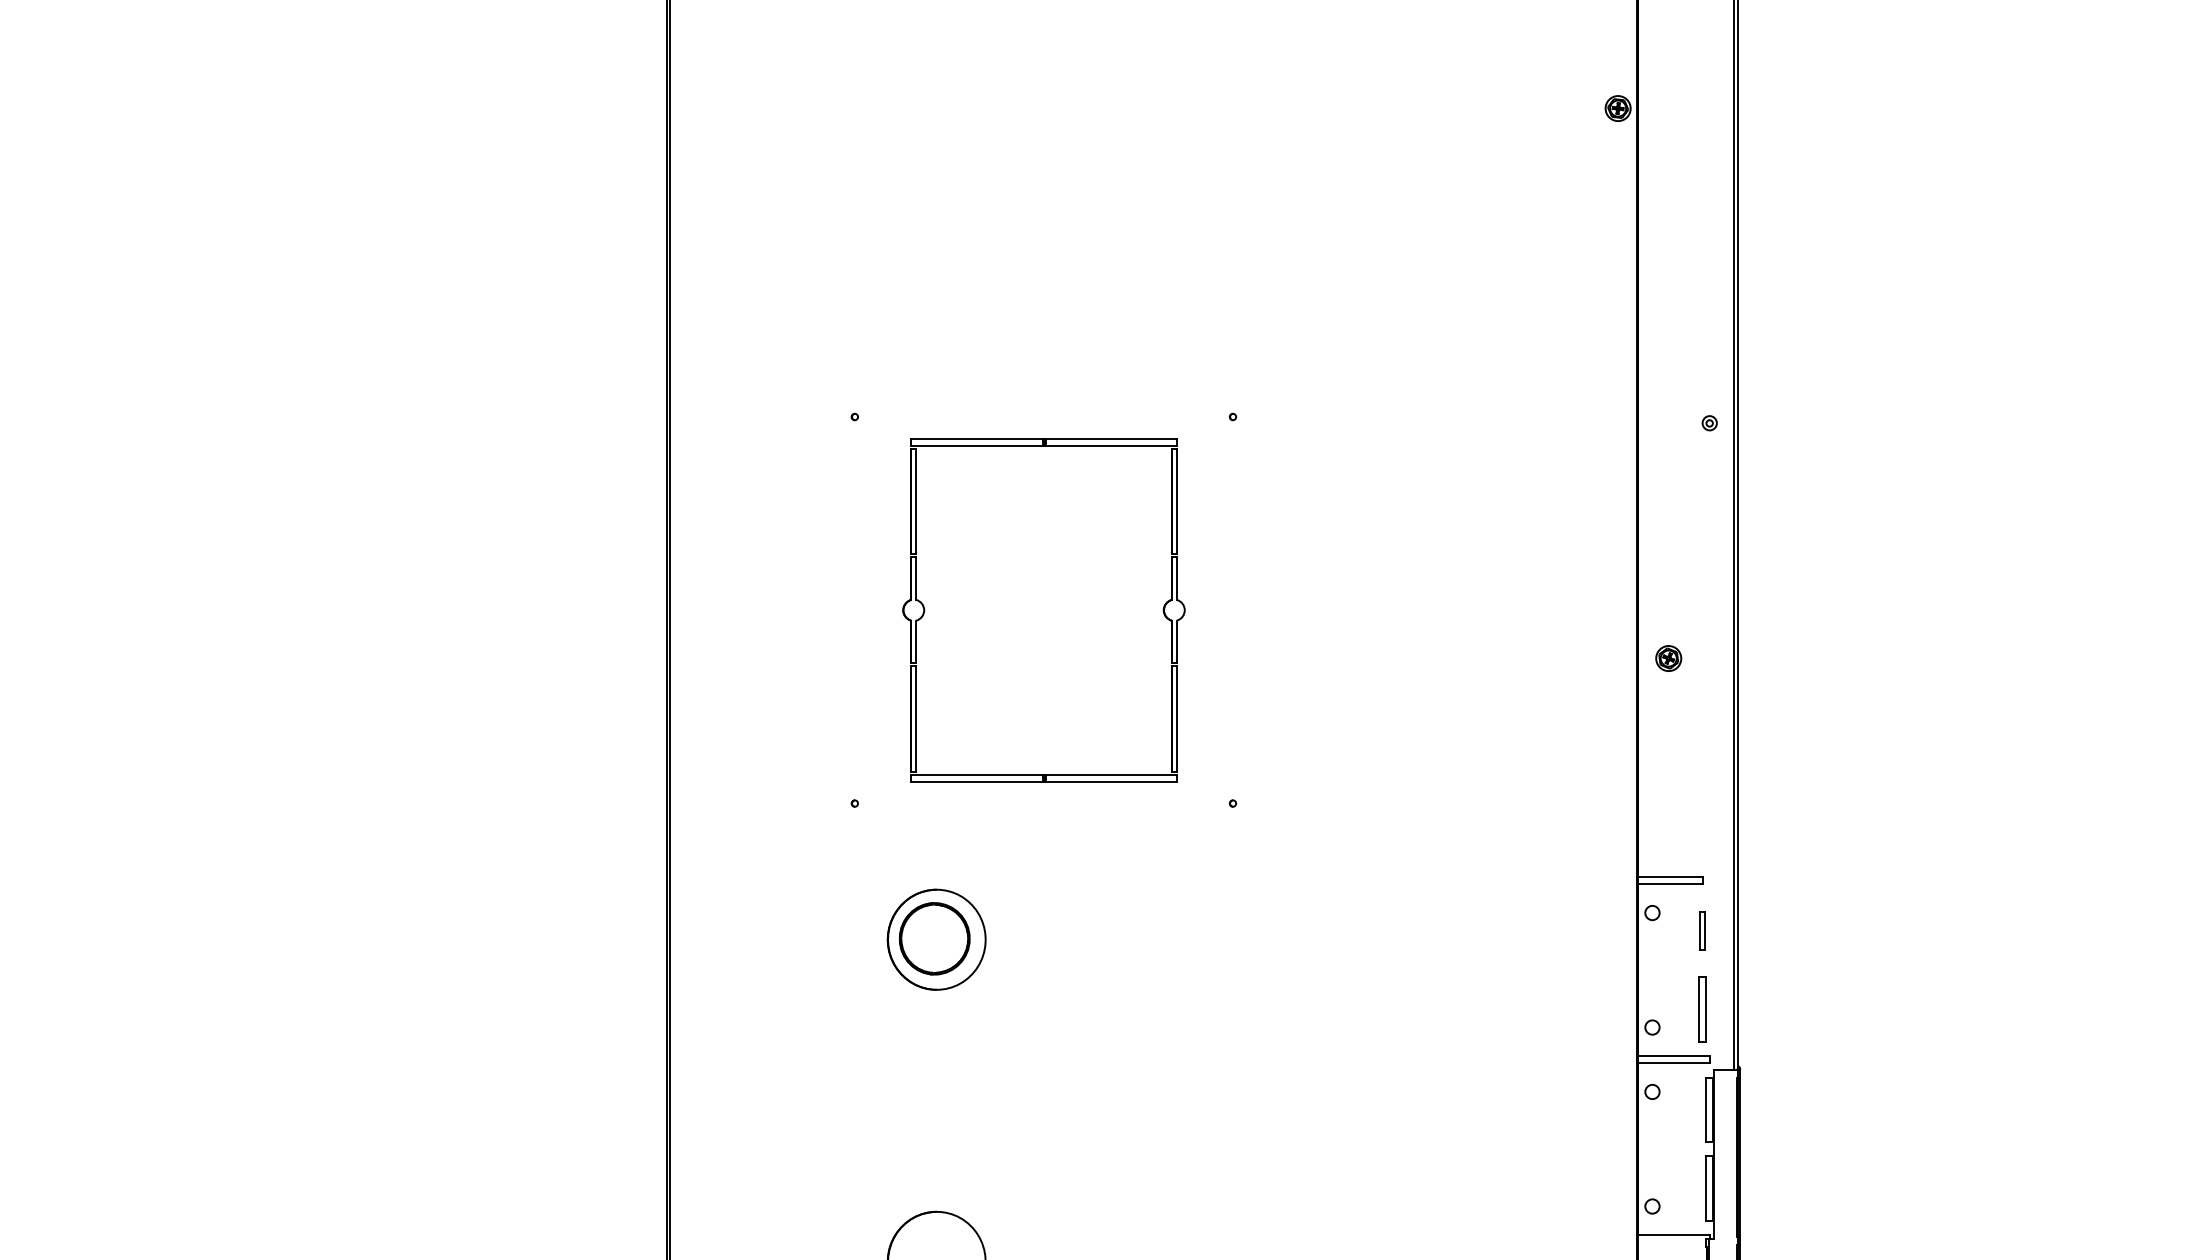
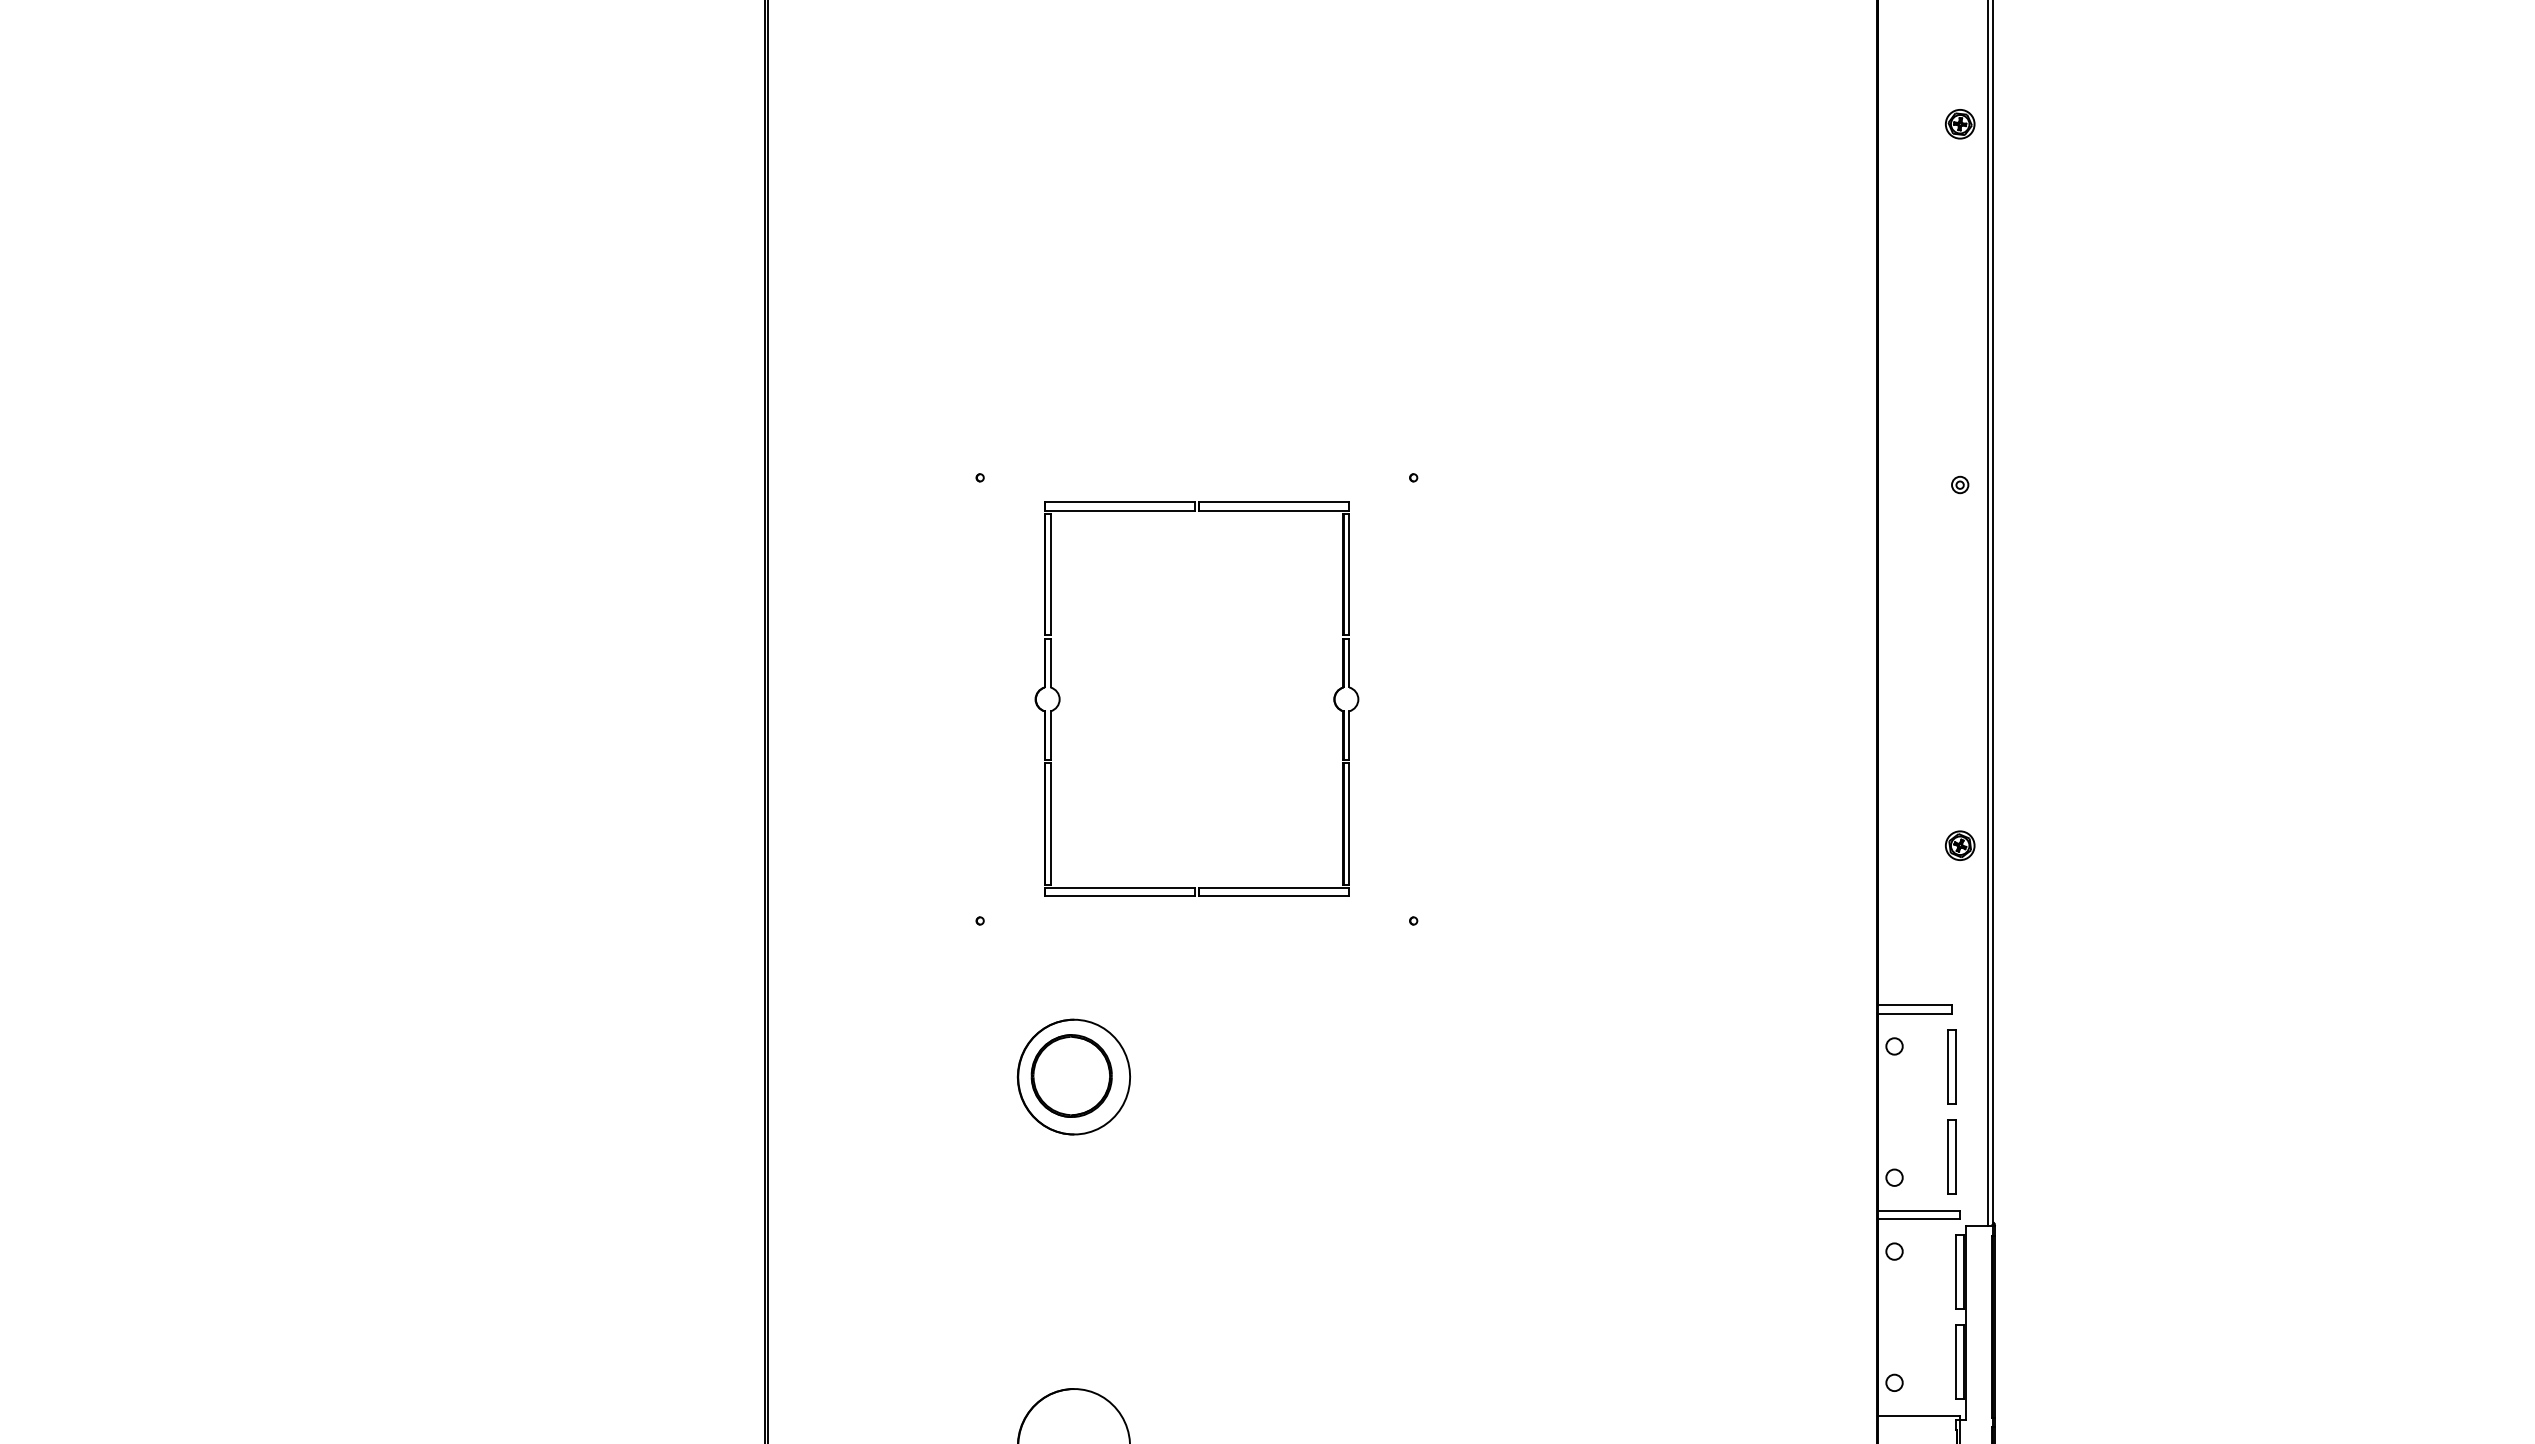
part: (1618, 108) -> (1960, 124), moved
part: (1669, 658) -> (1960, 845), moved
part: (1702, 930) -> (1951, 1066), size x1.67

